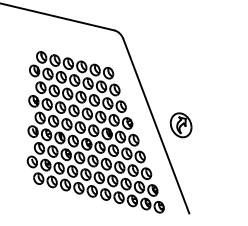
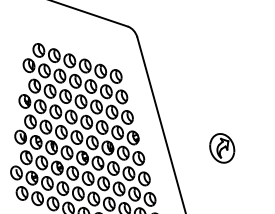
part: (180, 125) -> (221, 148), moved

